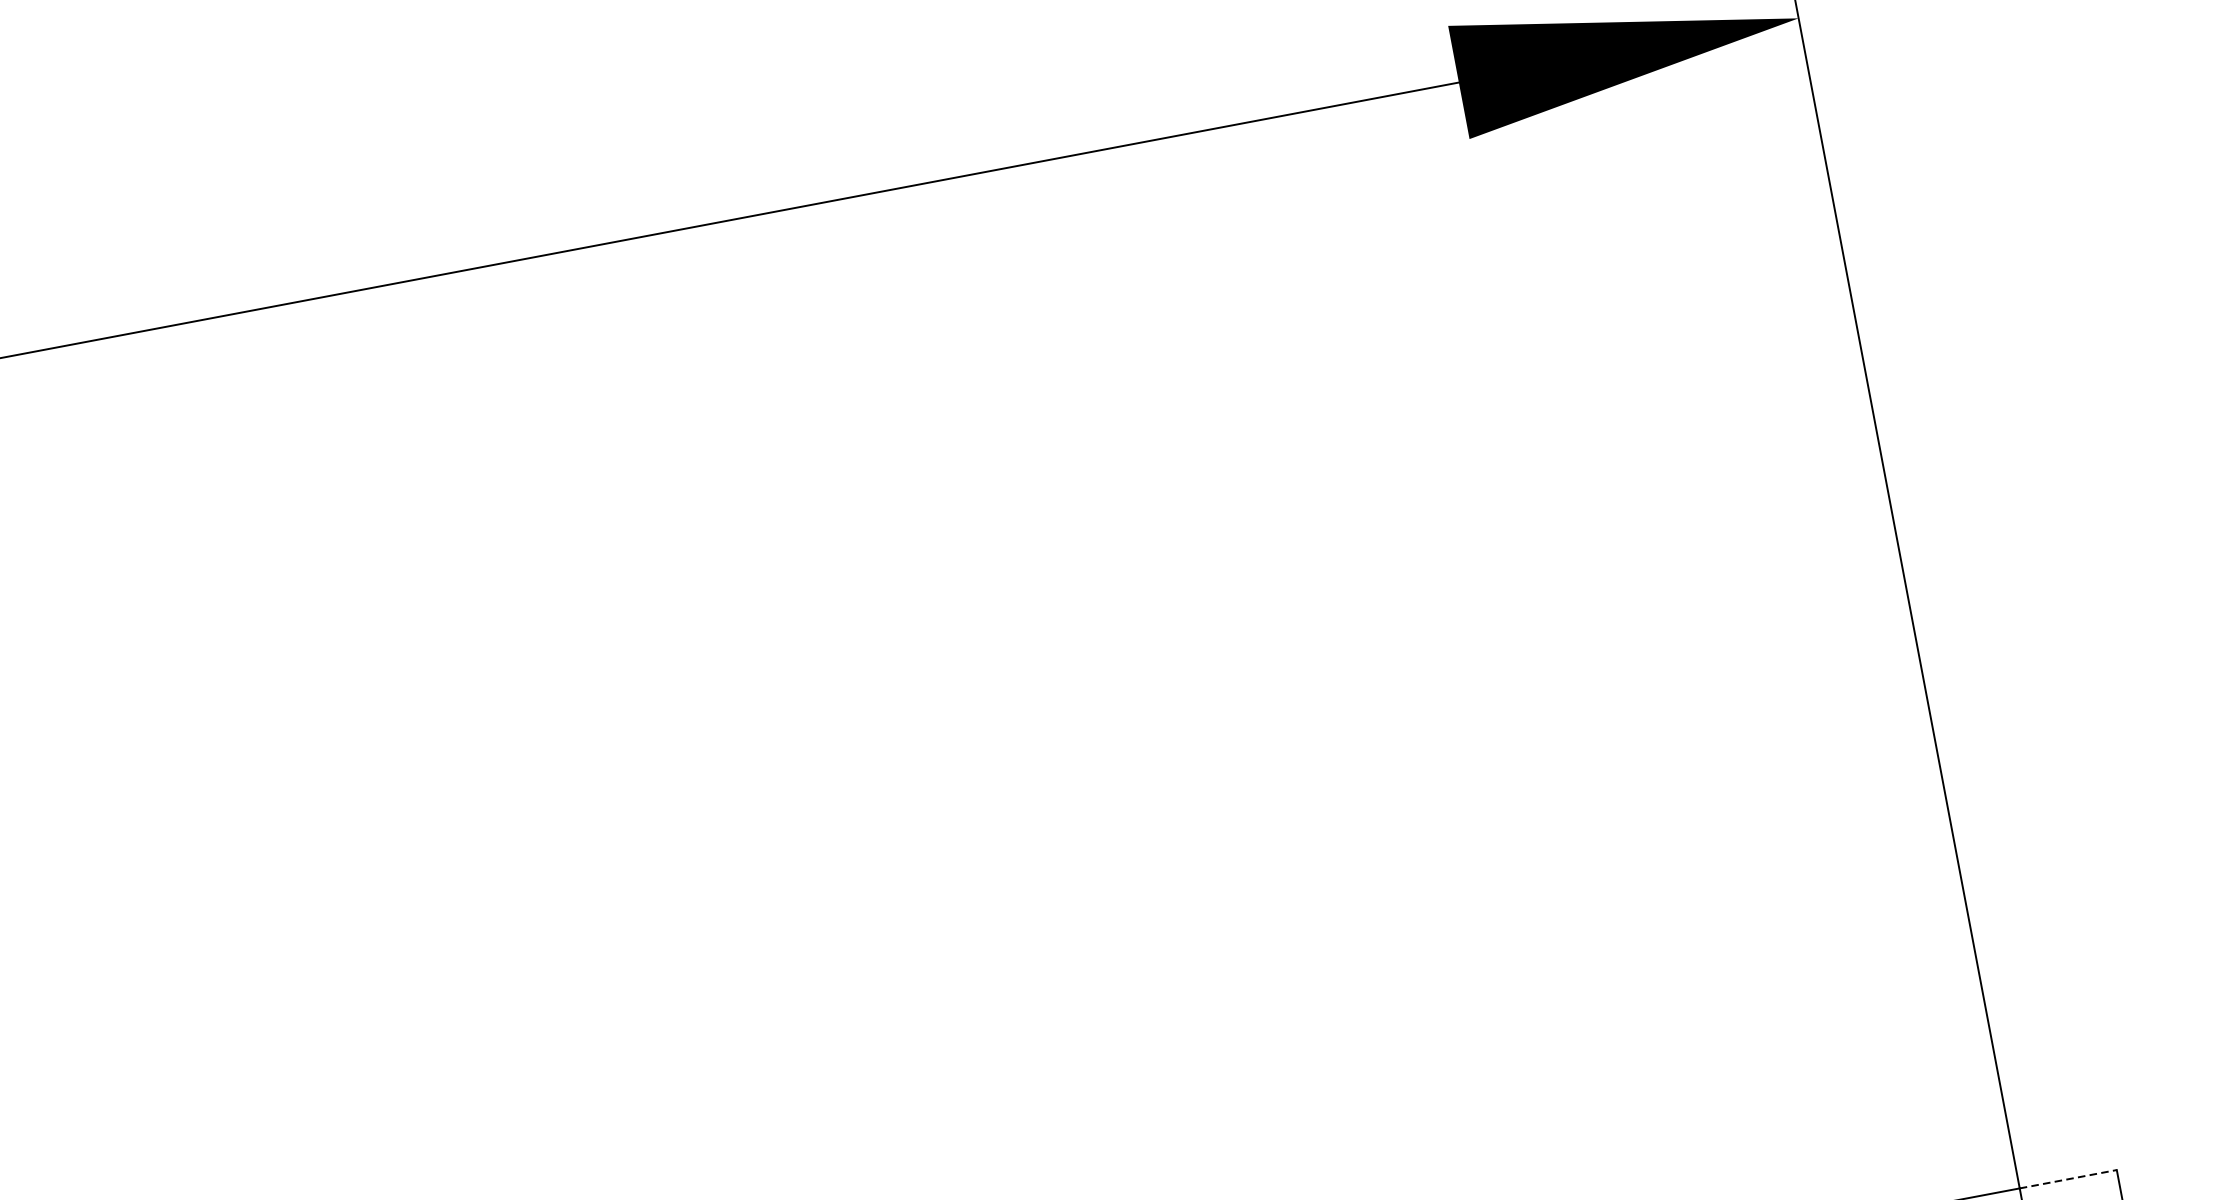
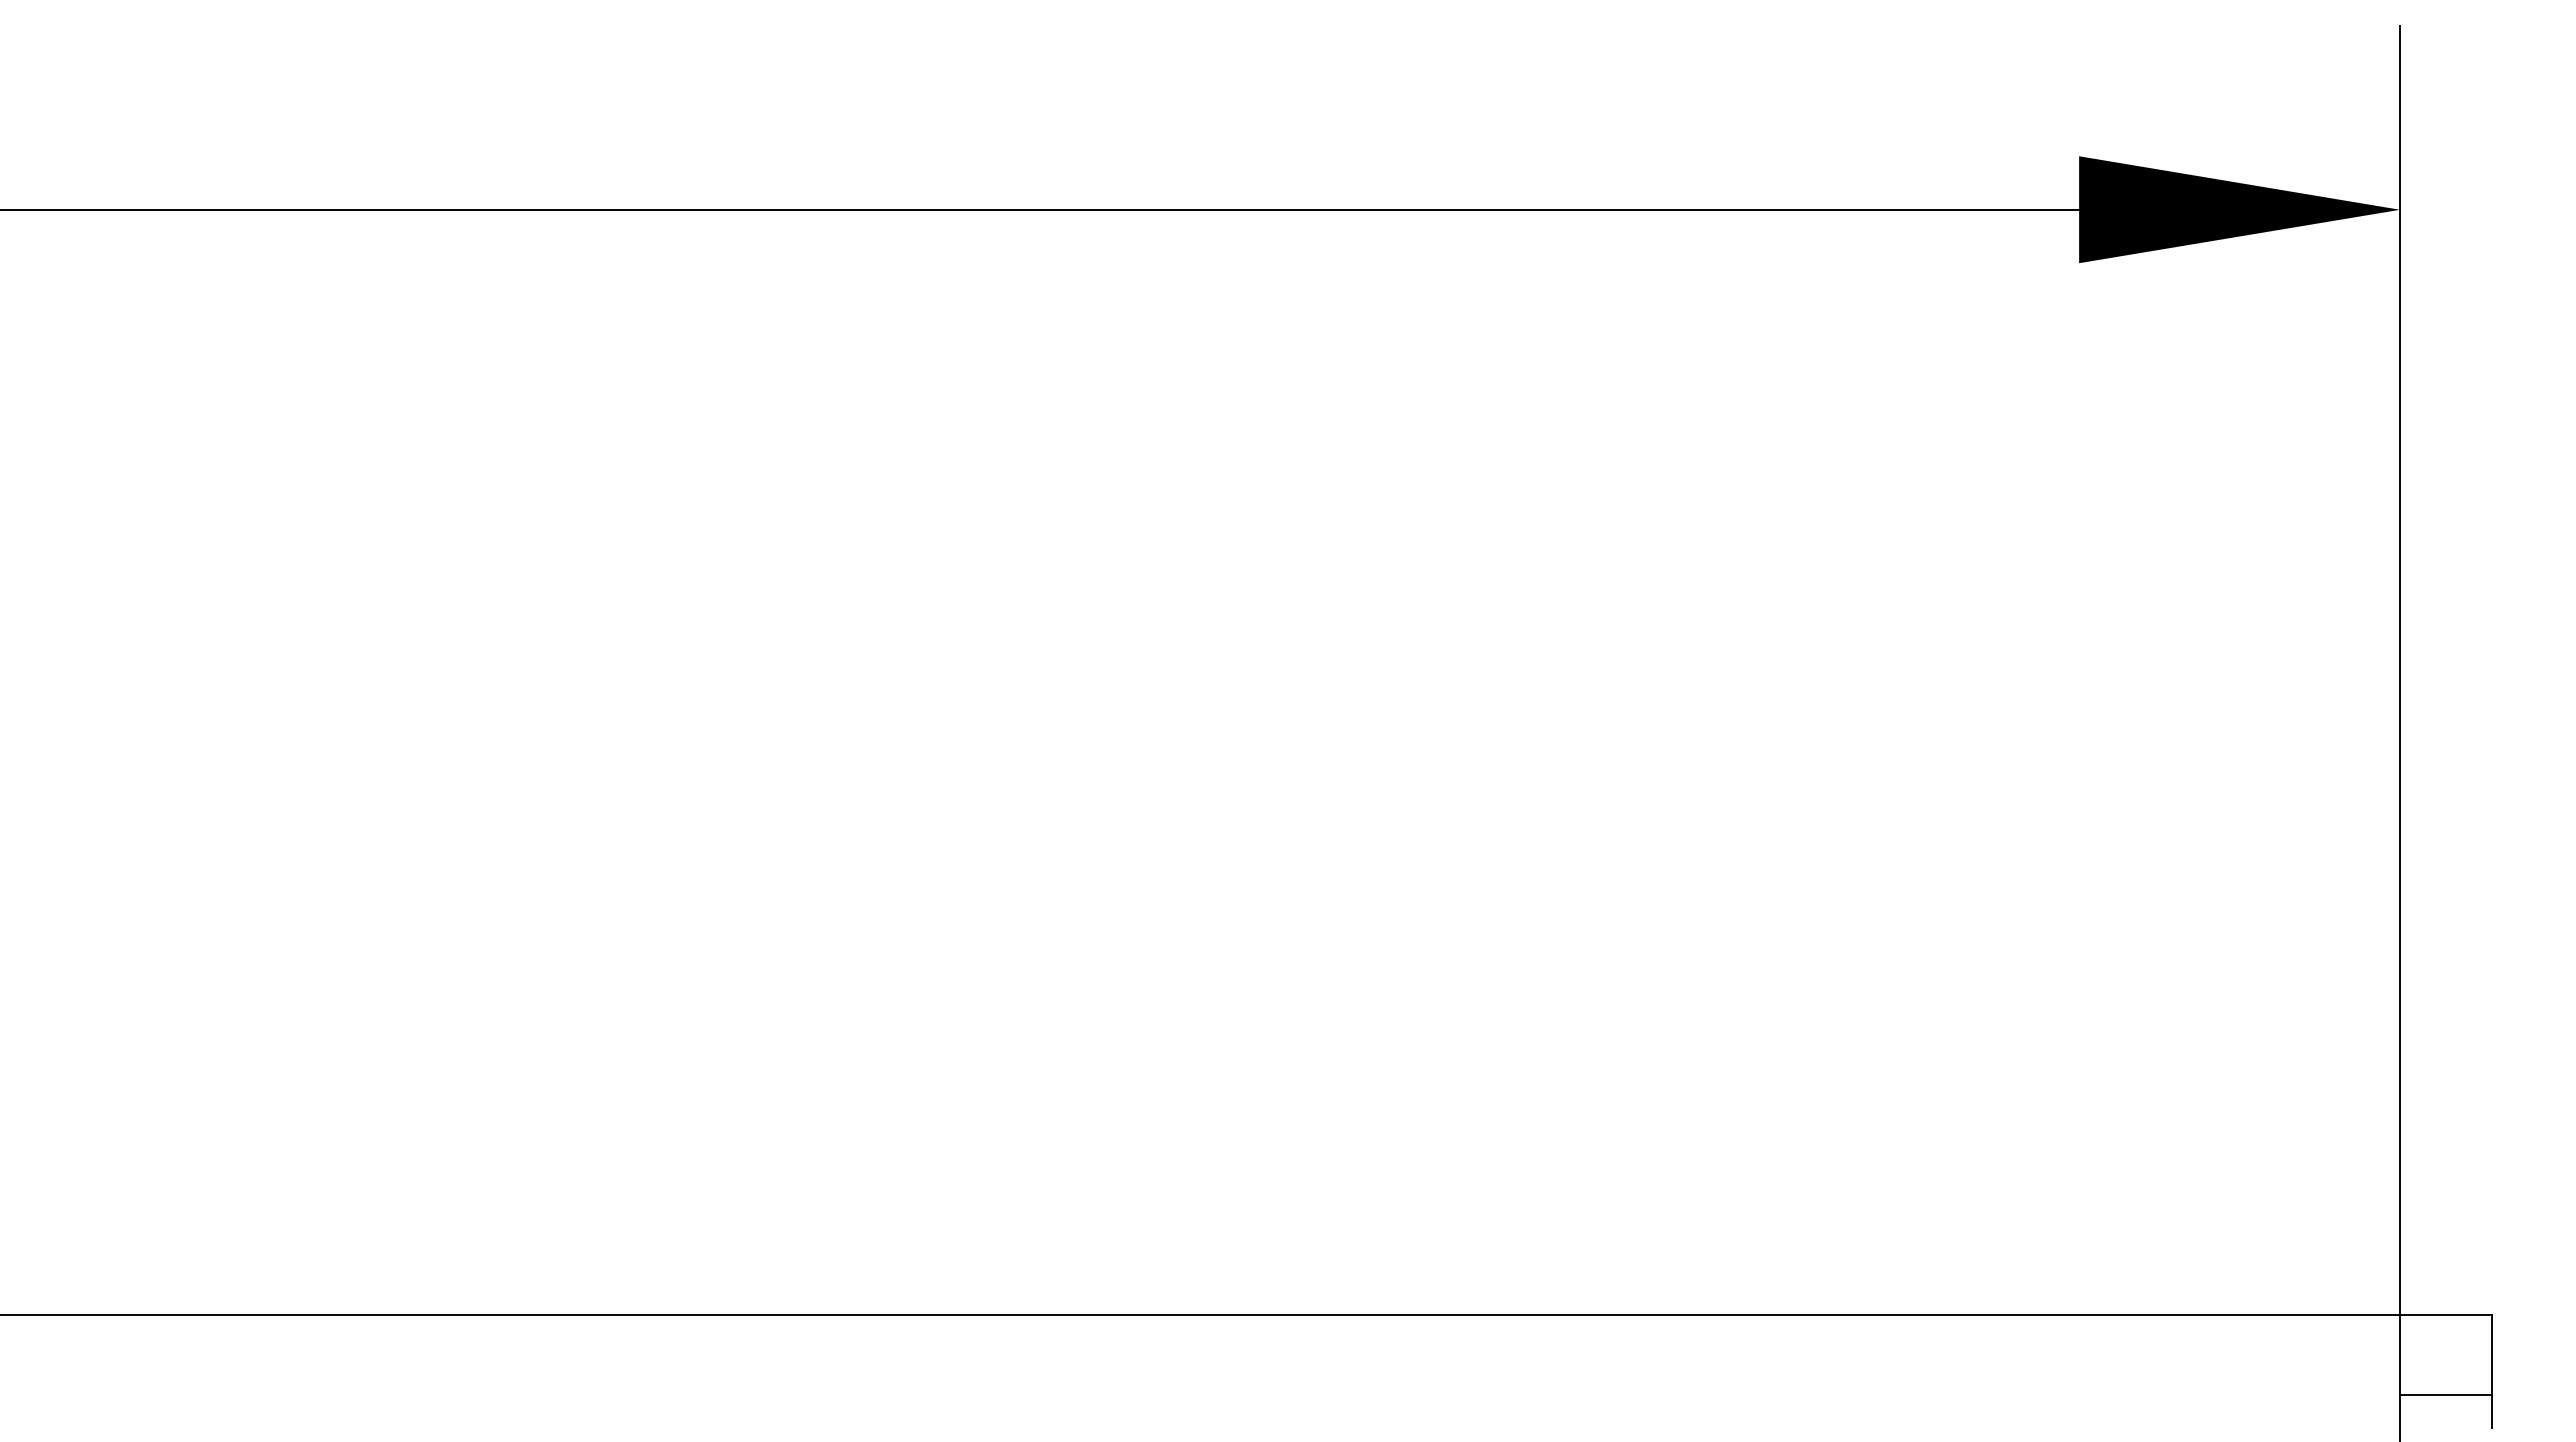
line: (2067, 1179) -> (2445, 1315), dashed -> solid

